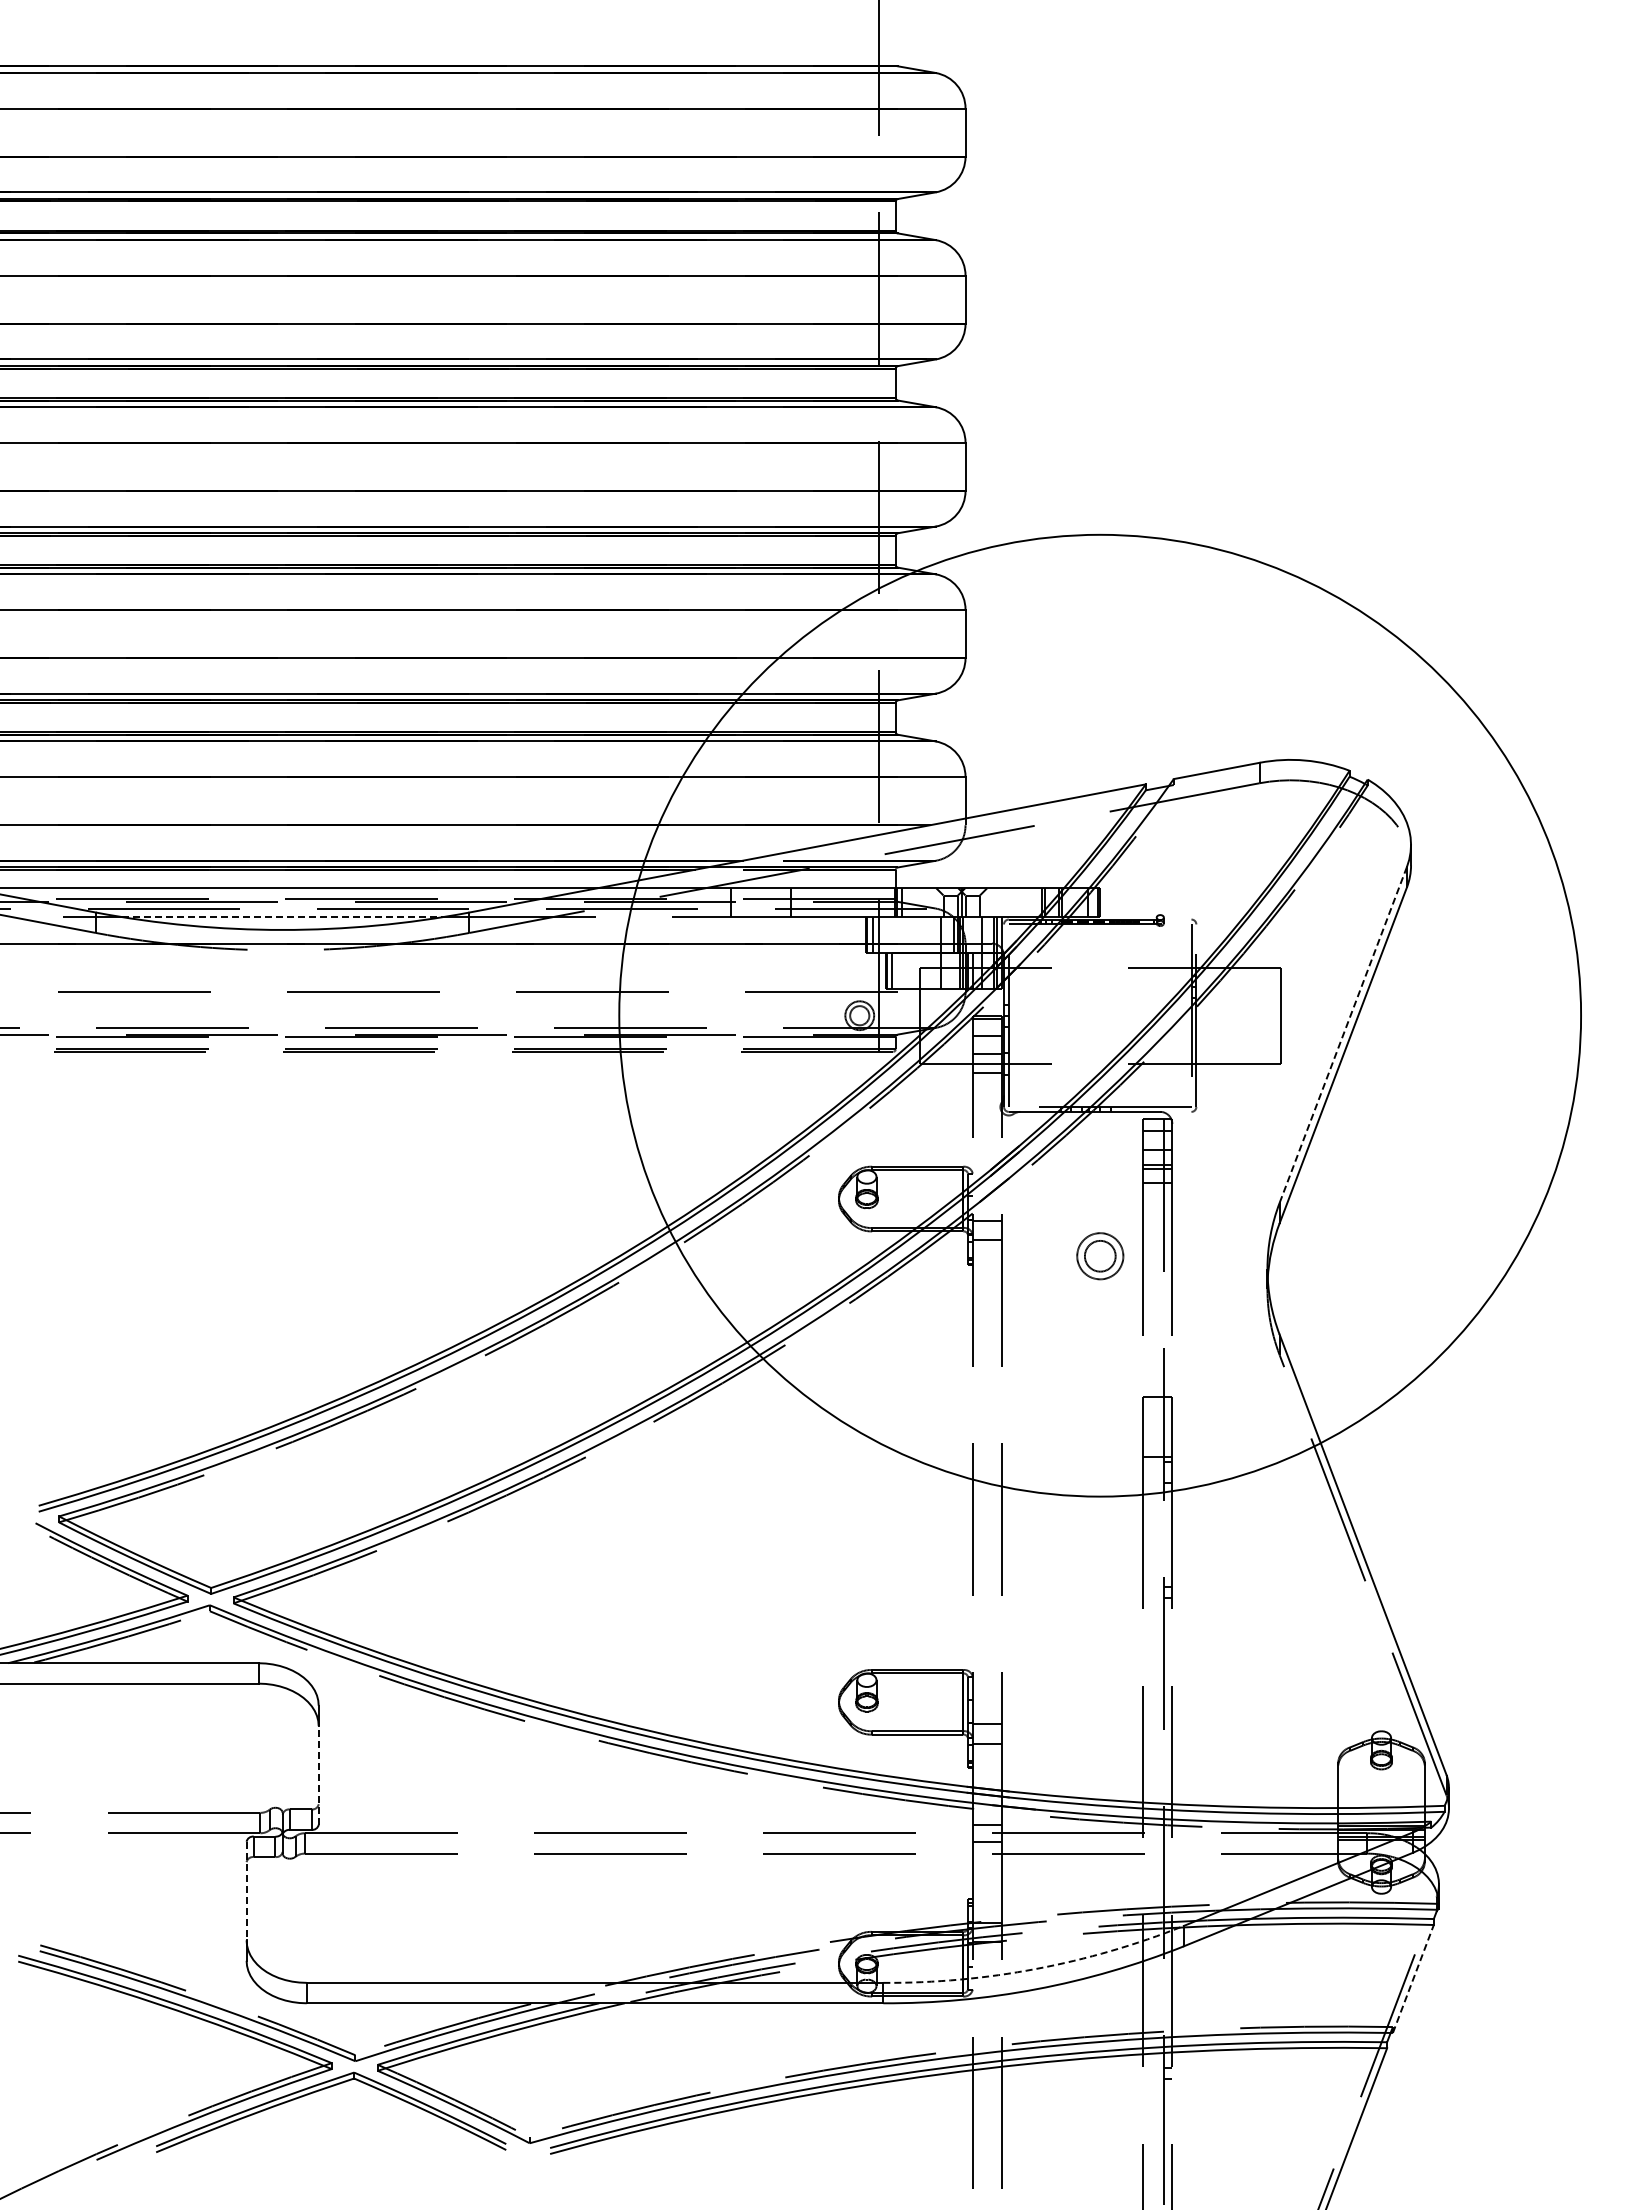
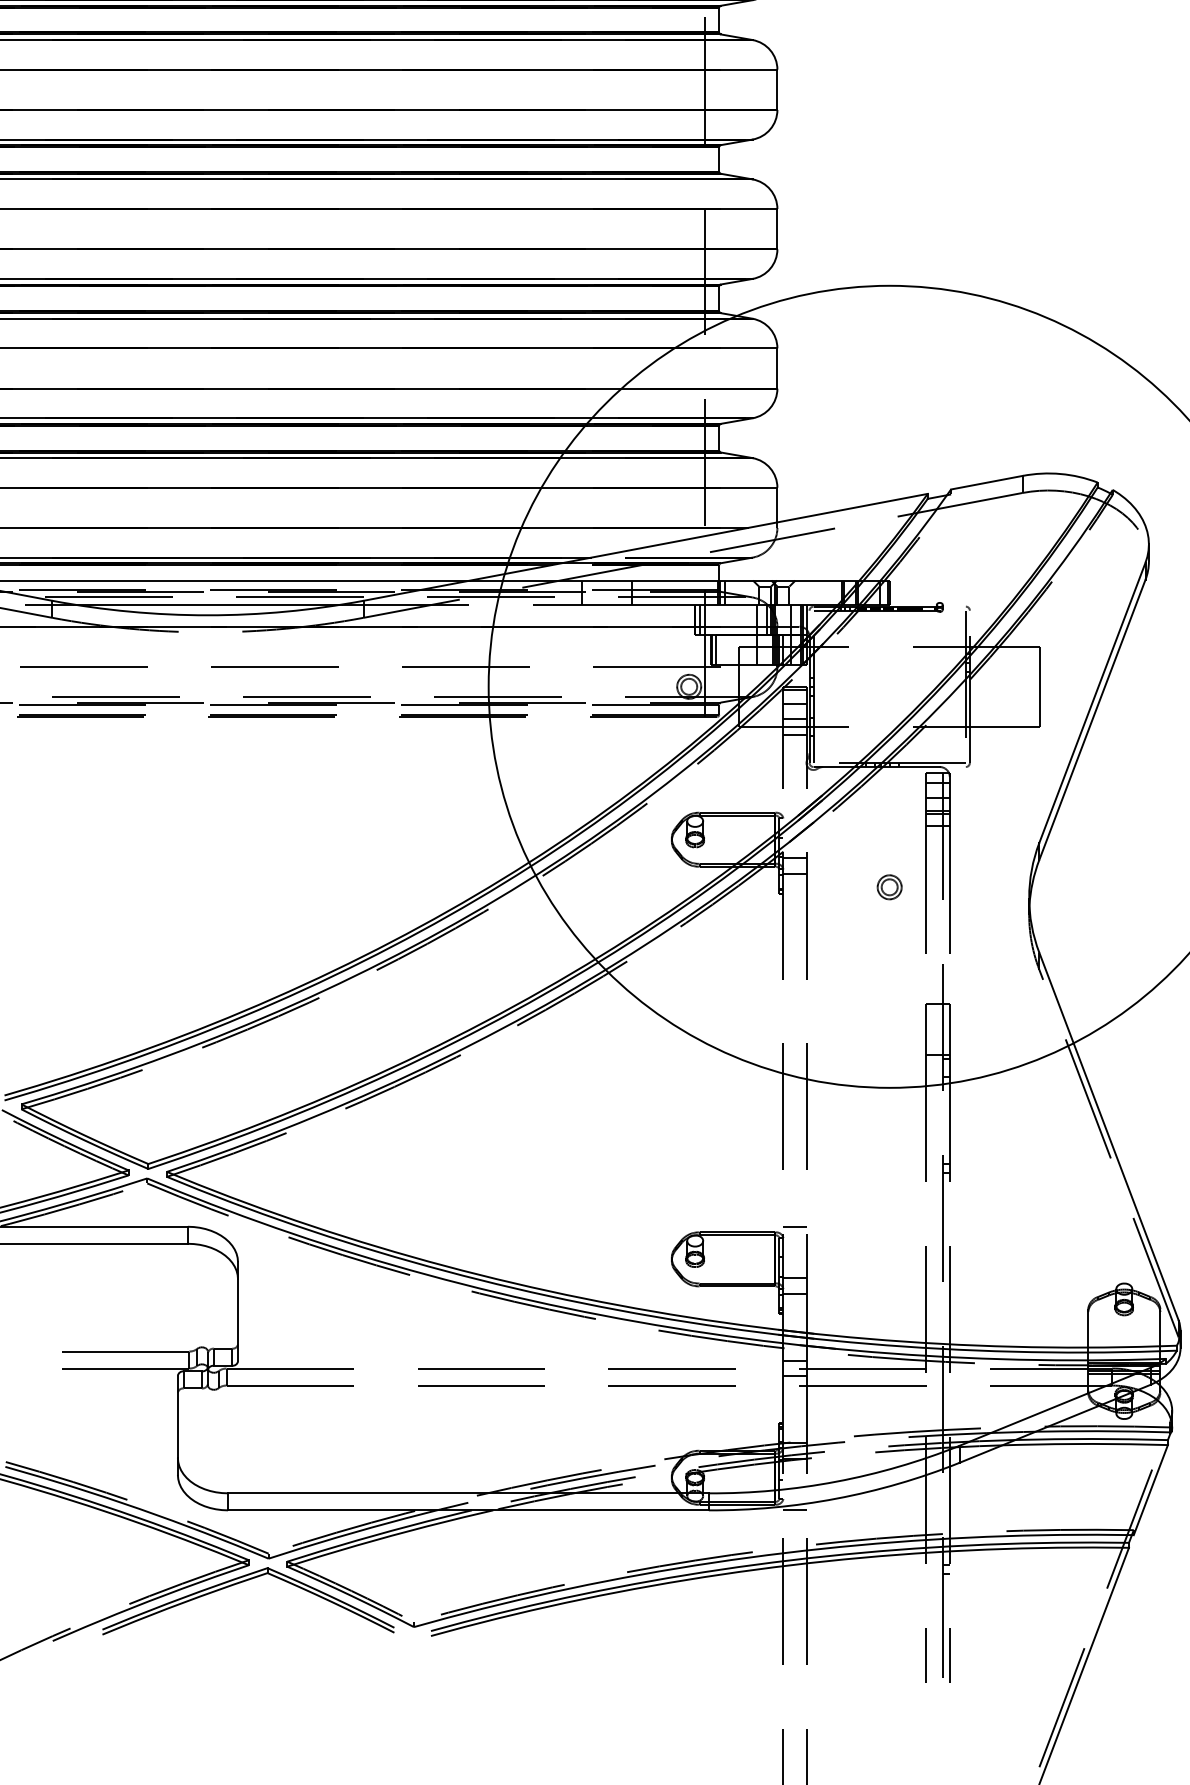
line: (282, 917) -> (207, 604), dashed -> solid
line: (1343, 1034) -> (1092, 702), dashed -> solid
part: (1099, 1255) -> (889, 886), size x0.62
line: (986, 1663) -> (794, 1227), added
line: (318, 1774) -> (237, 1319), dashed -> solid
line: (246, 1891) -> (177, 1417), dashed -> solid
arc: (1036, 1968) -> (836, 1481), dashed -> solid
line: (1413, 1978) -> (1150, 1489), dashed -> solid
line: (986, 2003) -> (794, 1510), added

